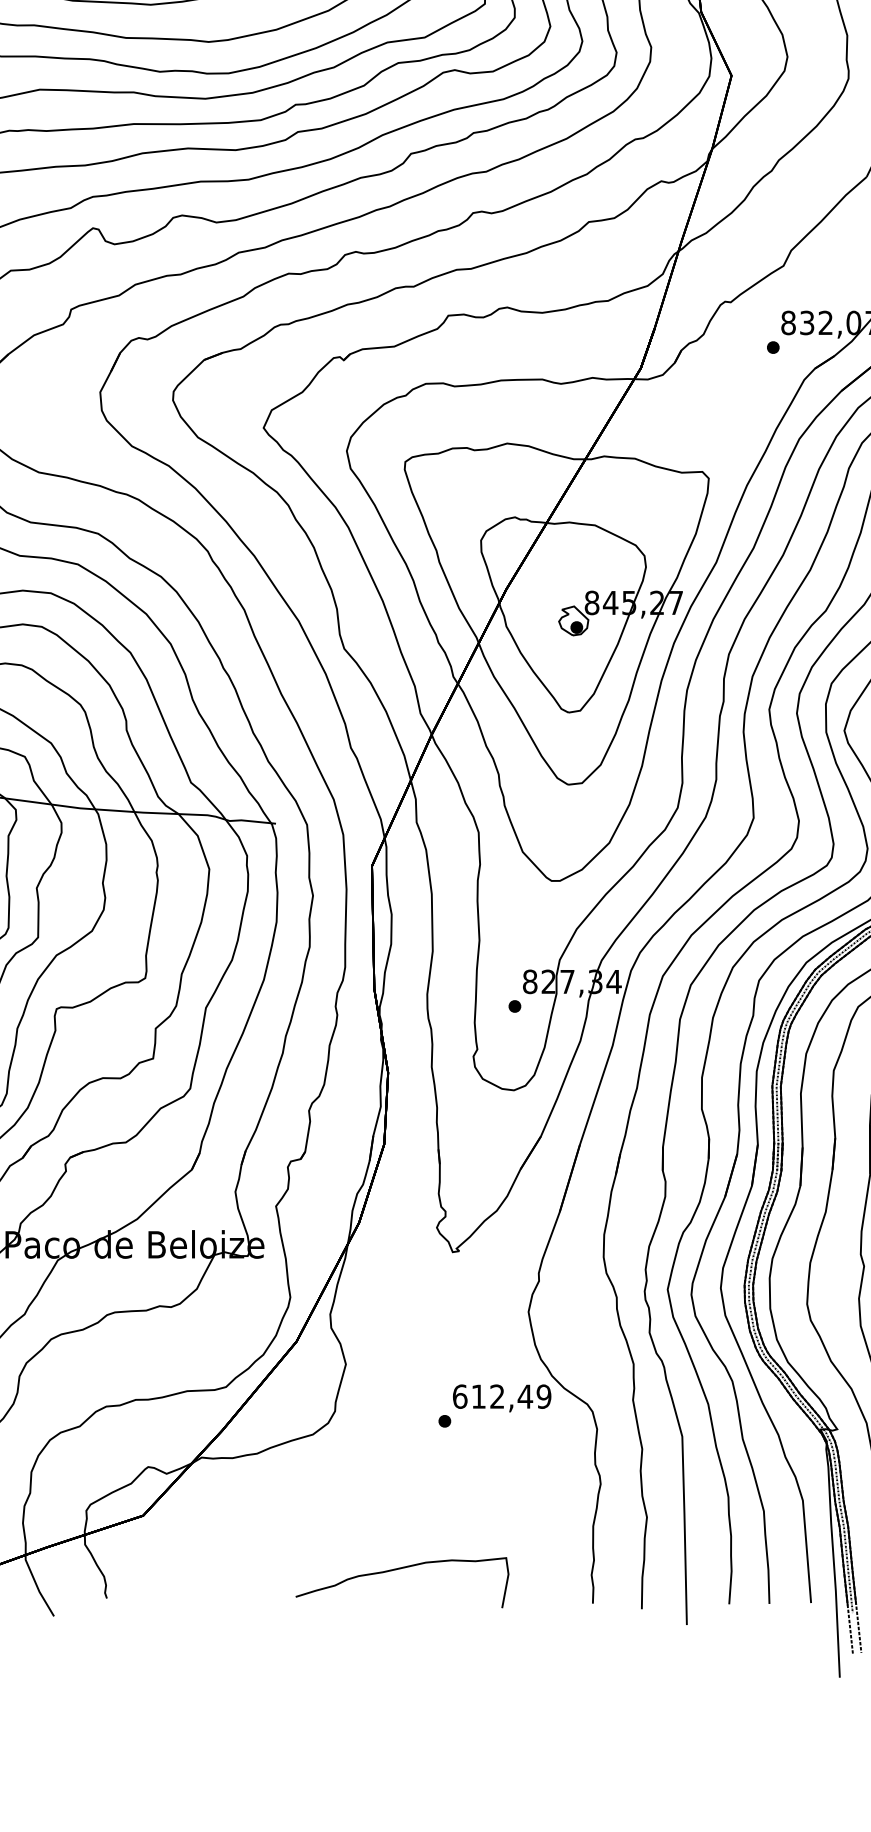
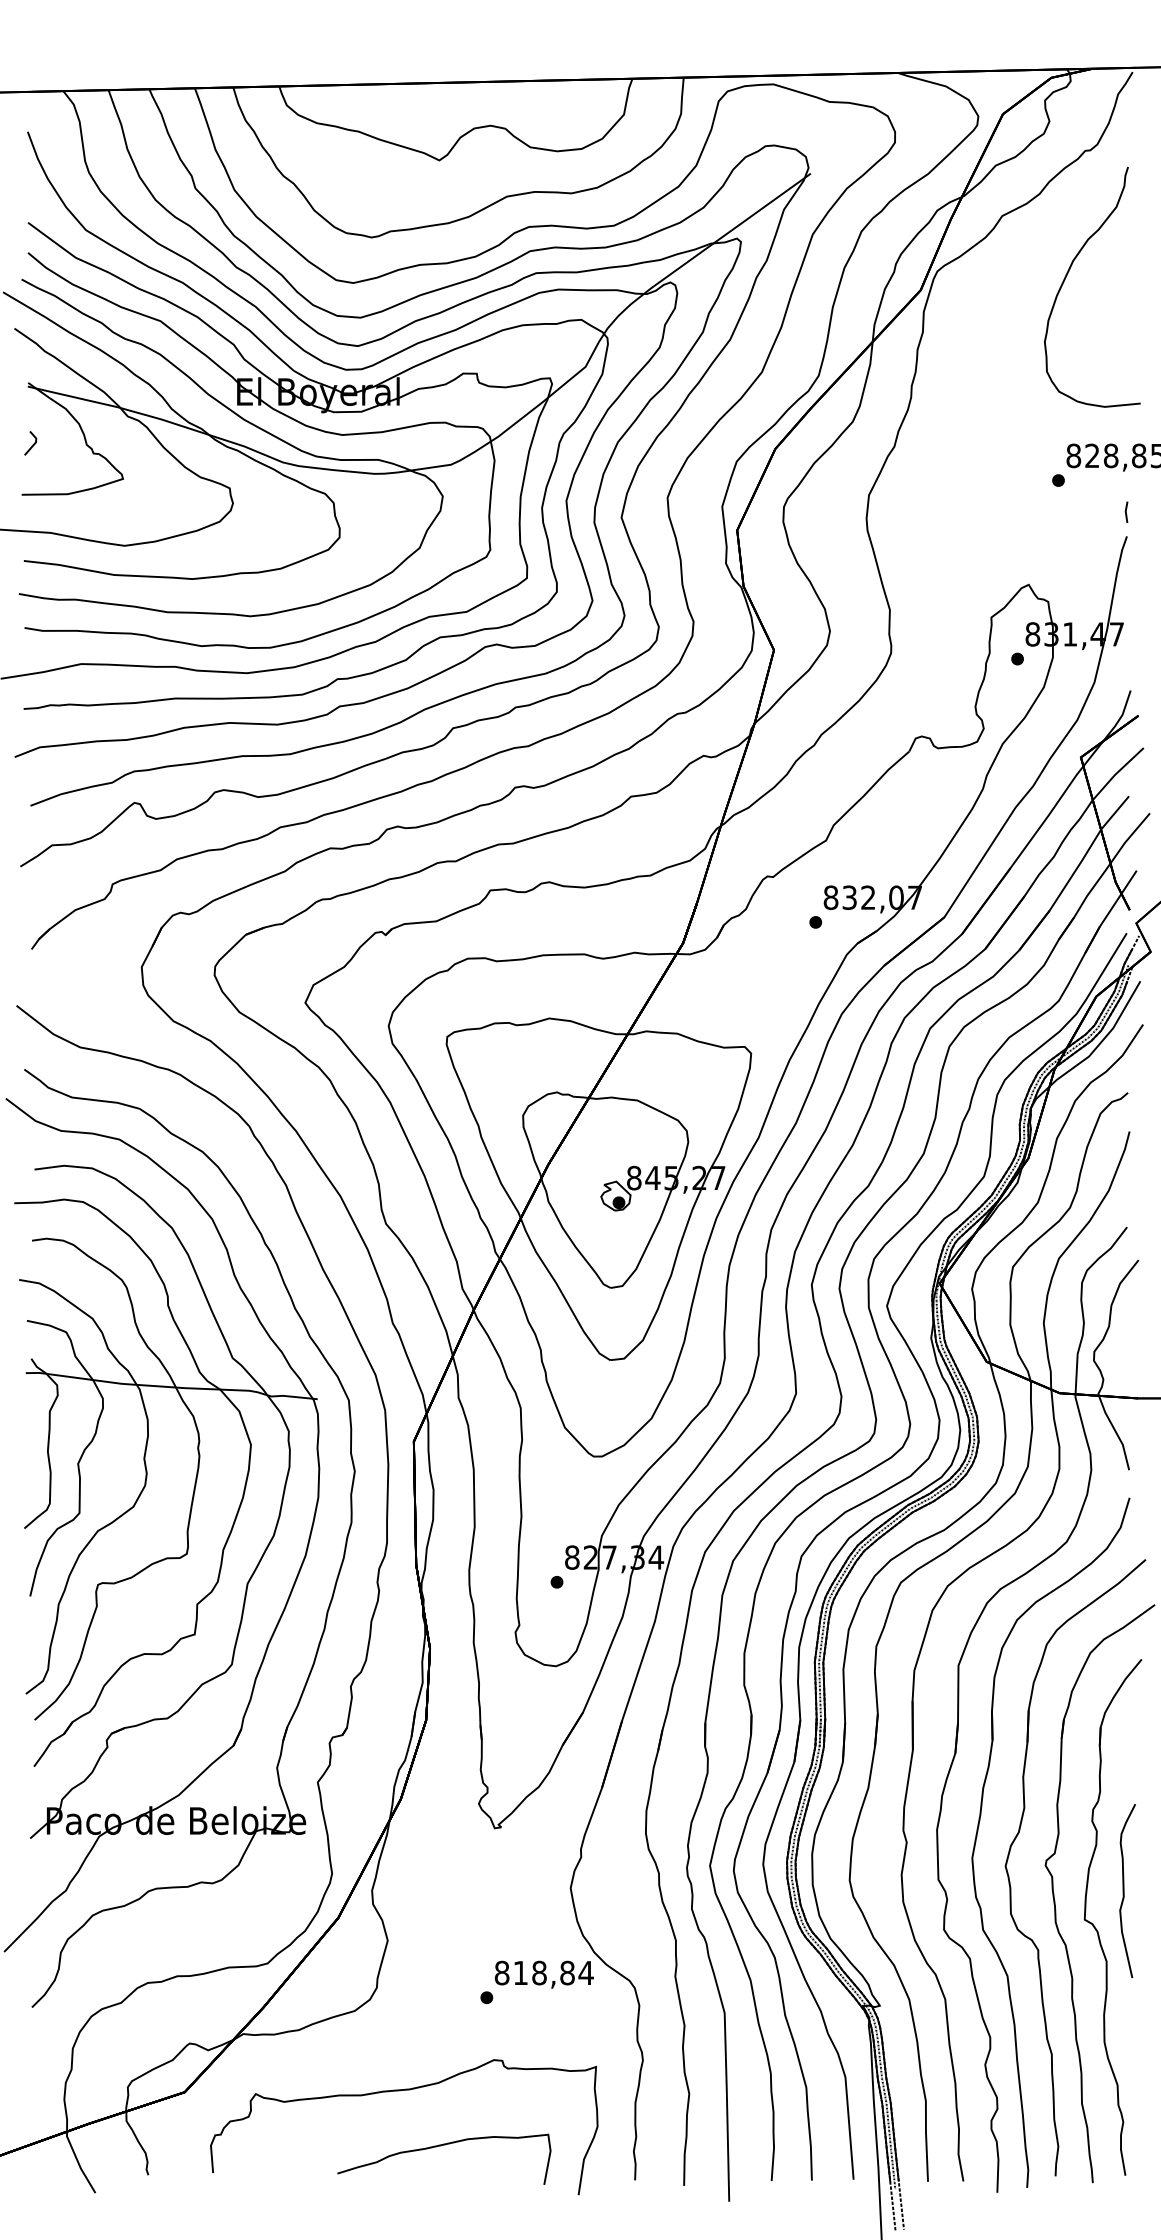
text: (501, 1396) -> (543, 1972), 612,49 -> 818,84
curve: (358, 1514) -> (400, 2091), added

